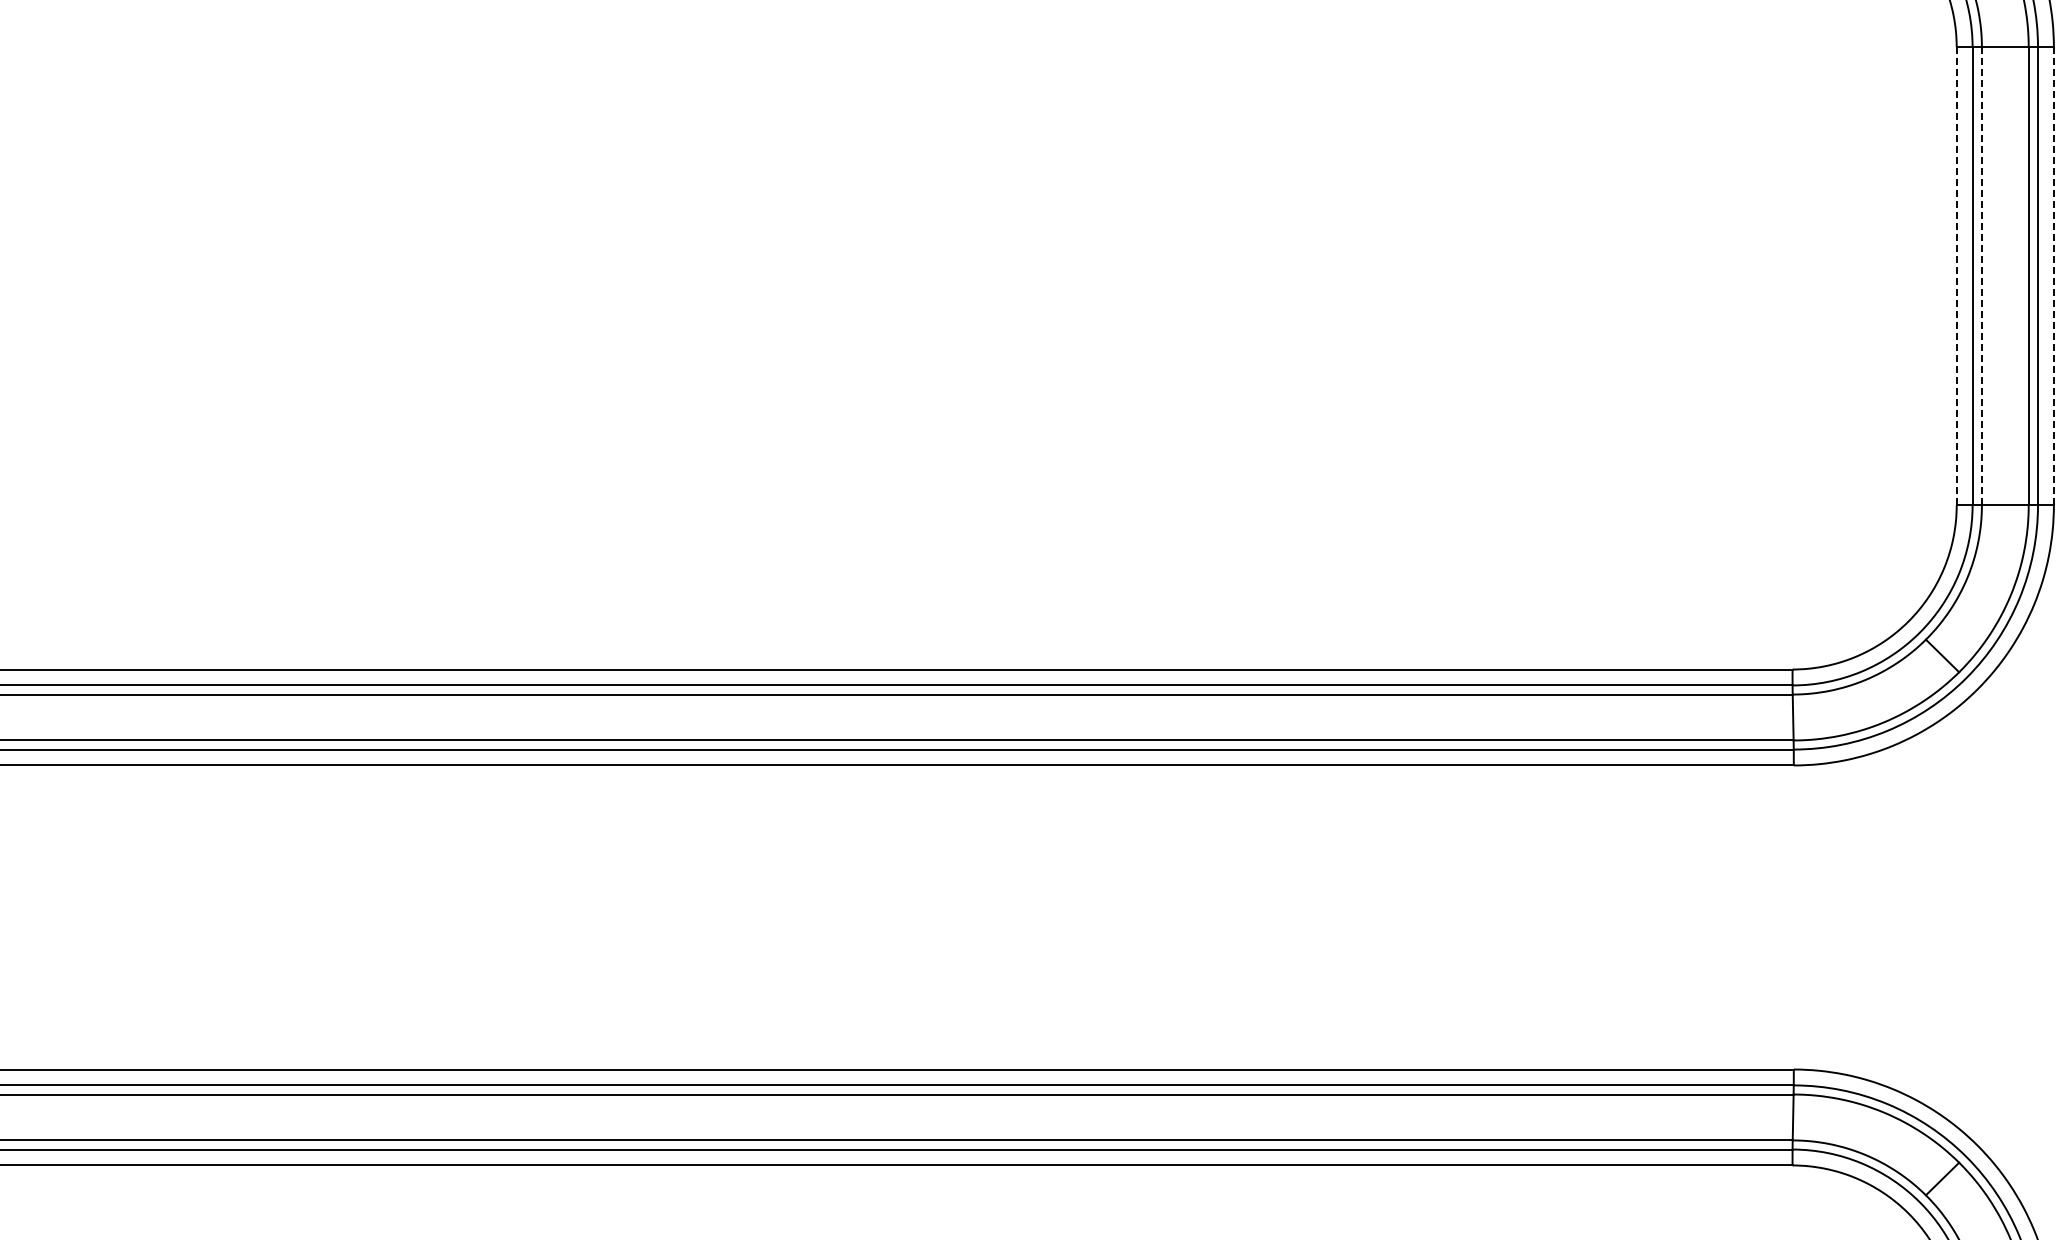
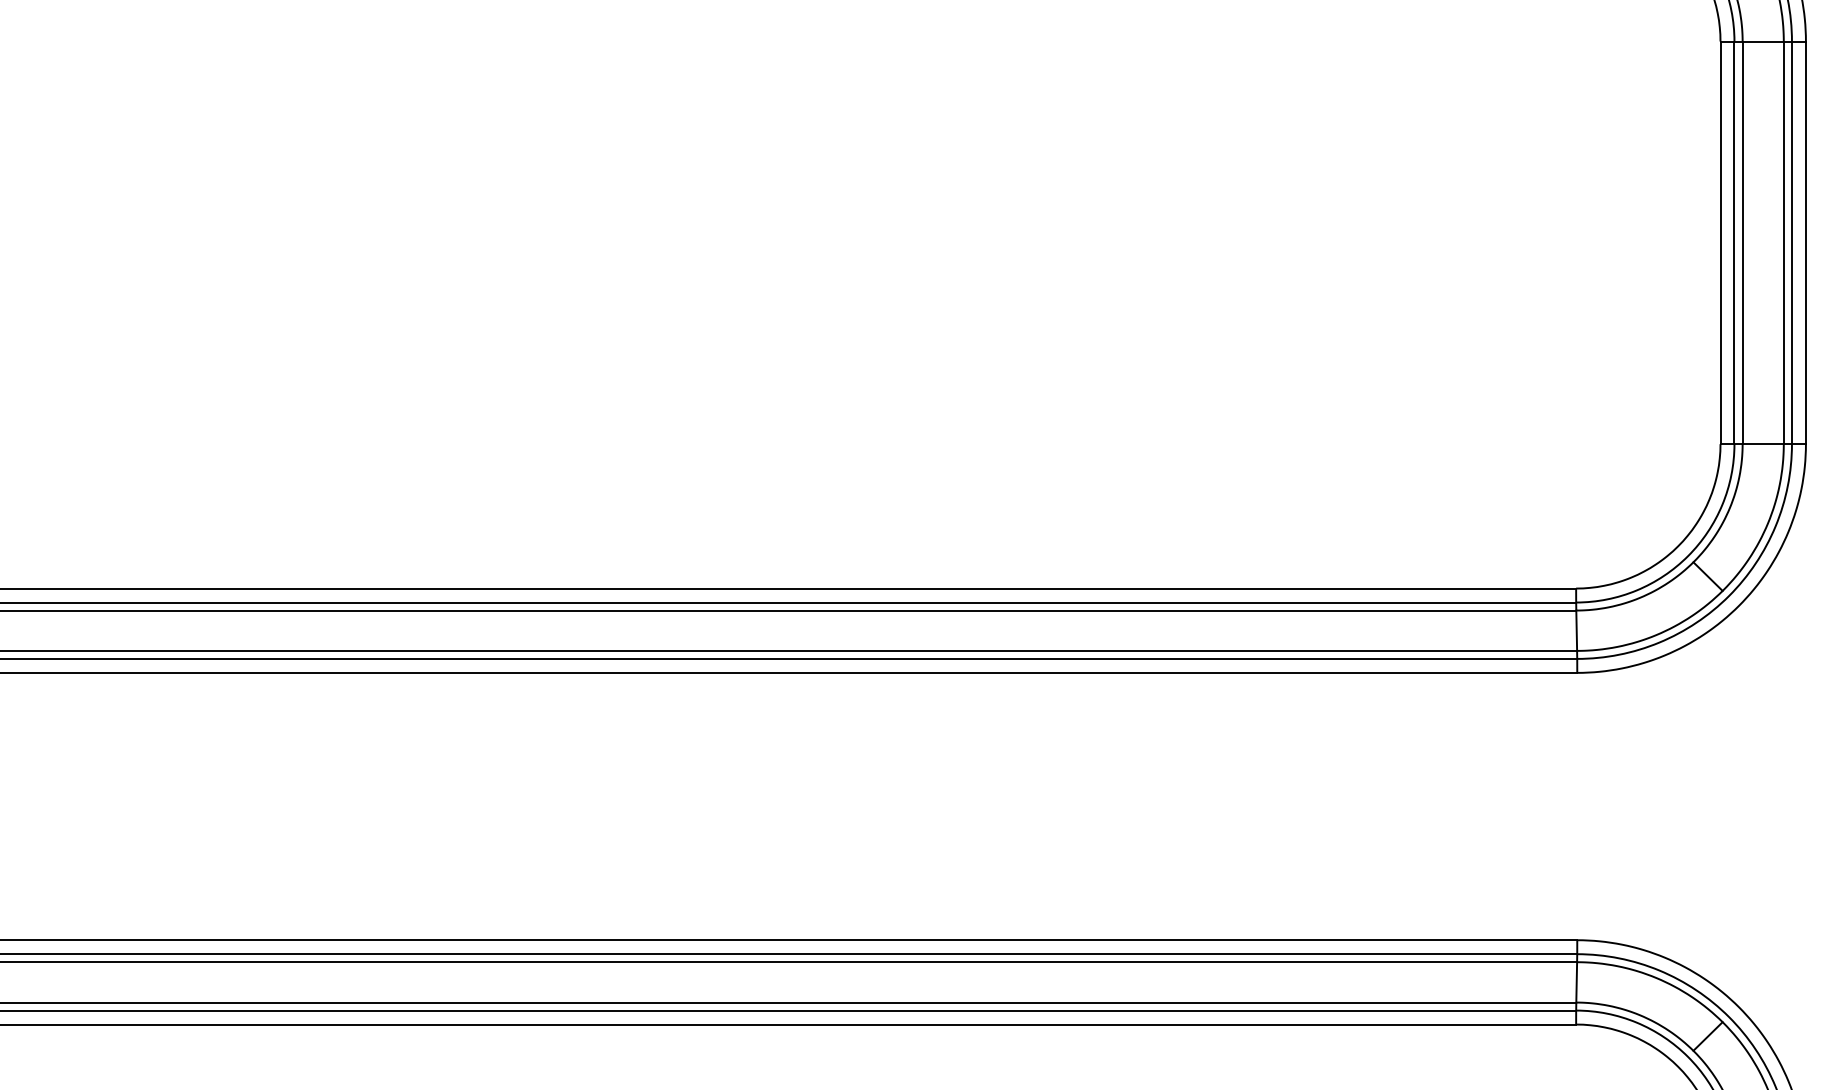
line: (1956, 276) -> (1720, 242), dashed -> solid
line: (1981, 276) -> (1742, 242), dashed -> solid
line: (2053, 276) -> (1805, 242), dashed -> solid

